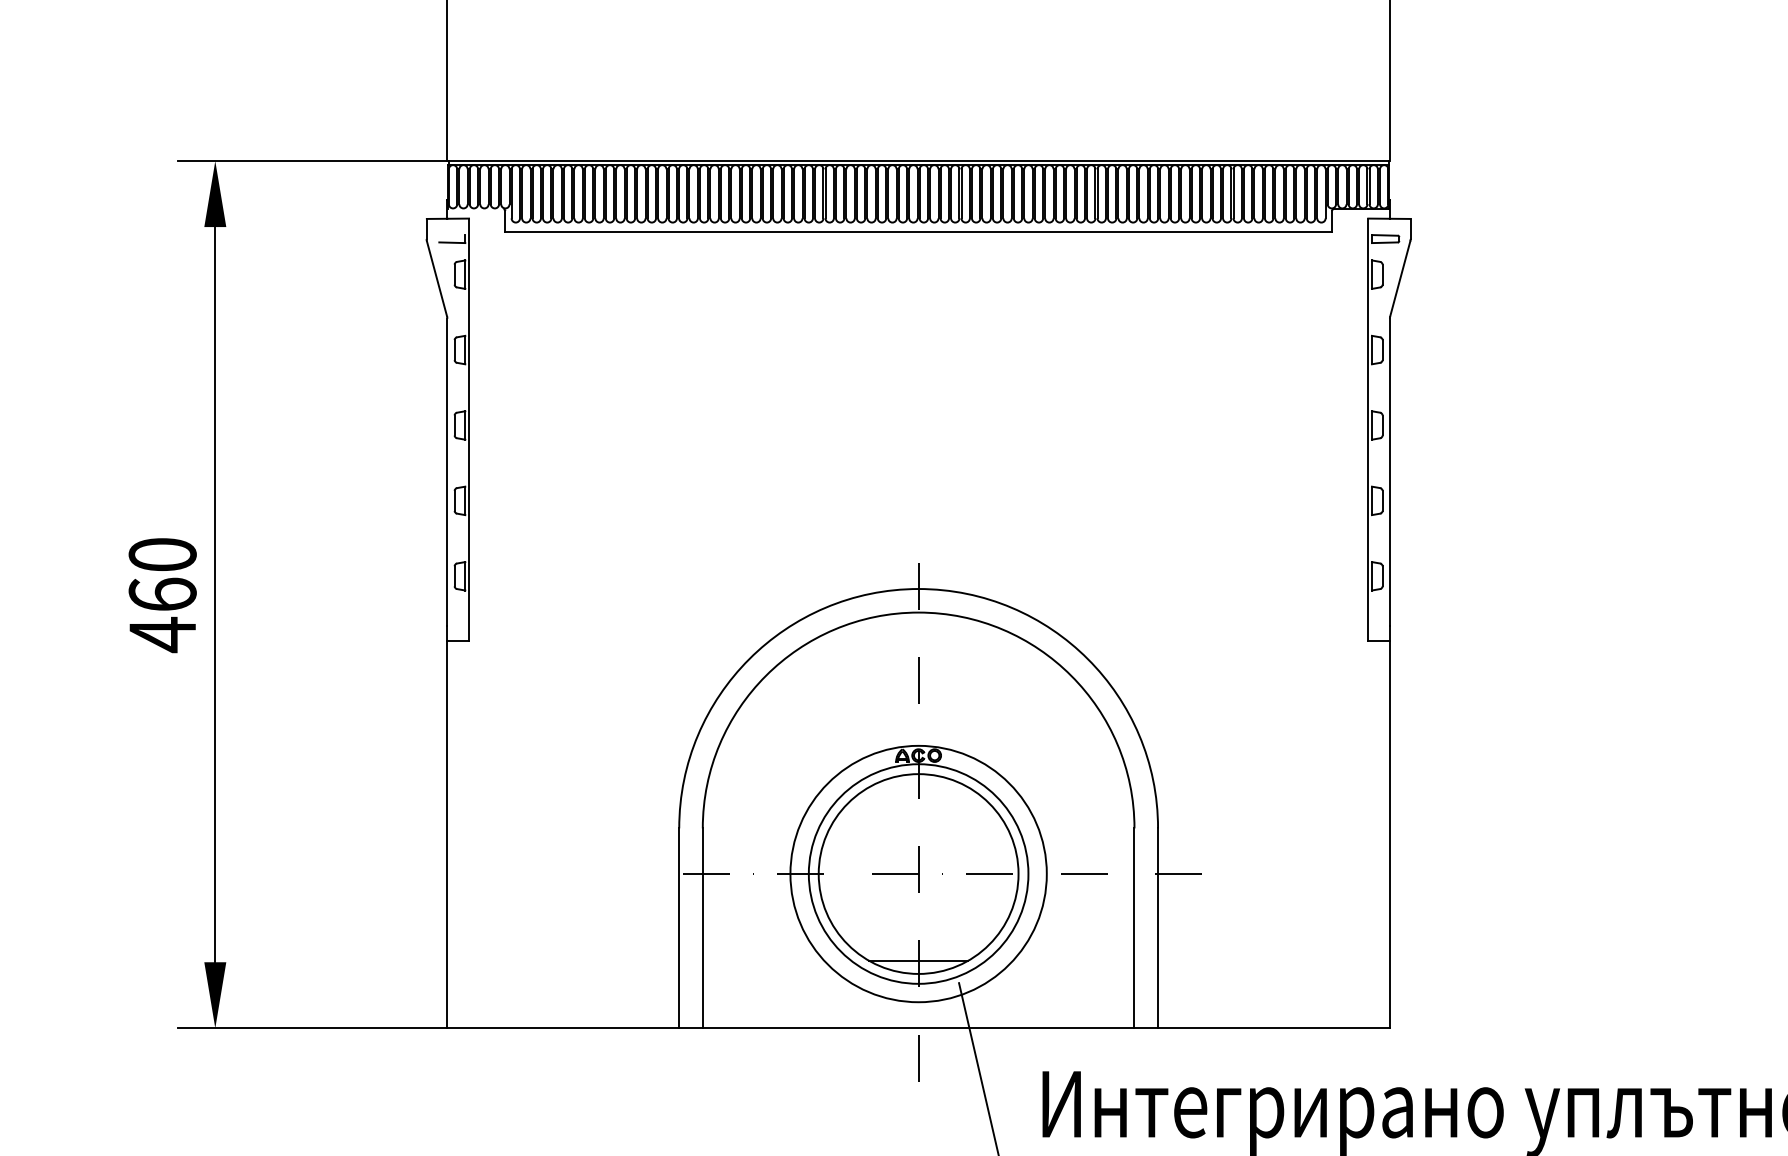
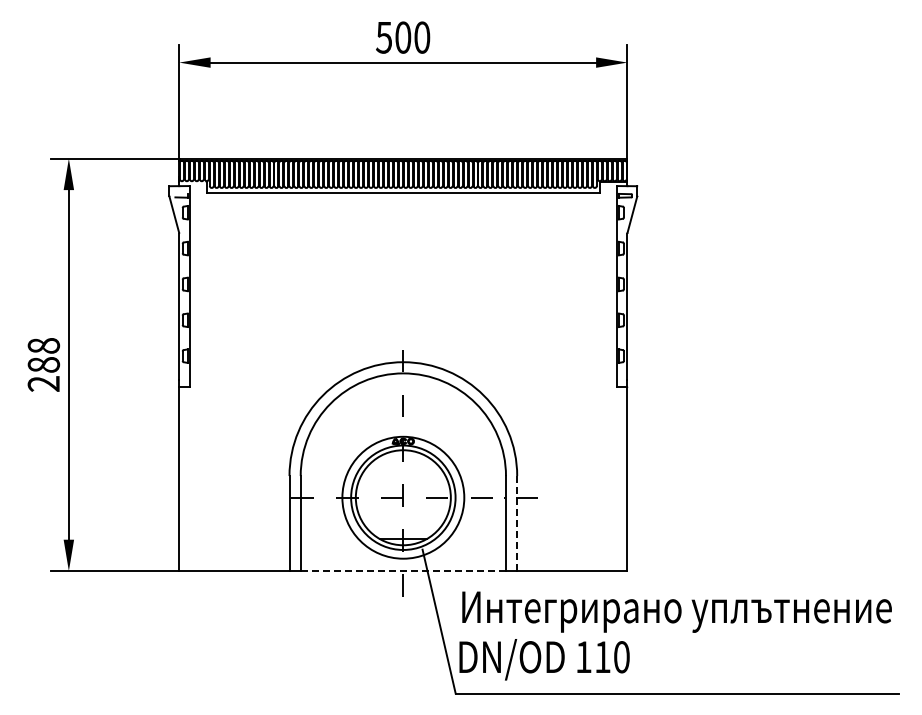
text: (161, 595) -> (43, 365), 460 -> 288
line: (1158, 928) -> (517, 523), solid -> dashed
line: (918, 1029) -> (403, 571), solid -> dashed

